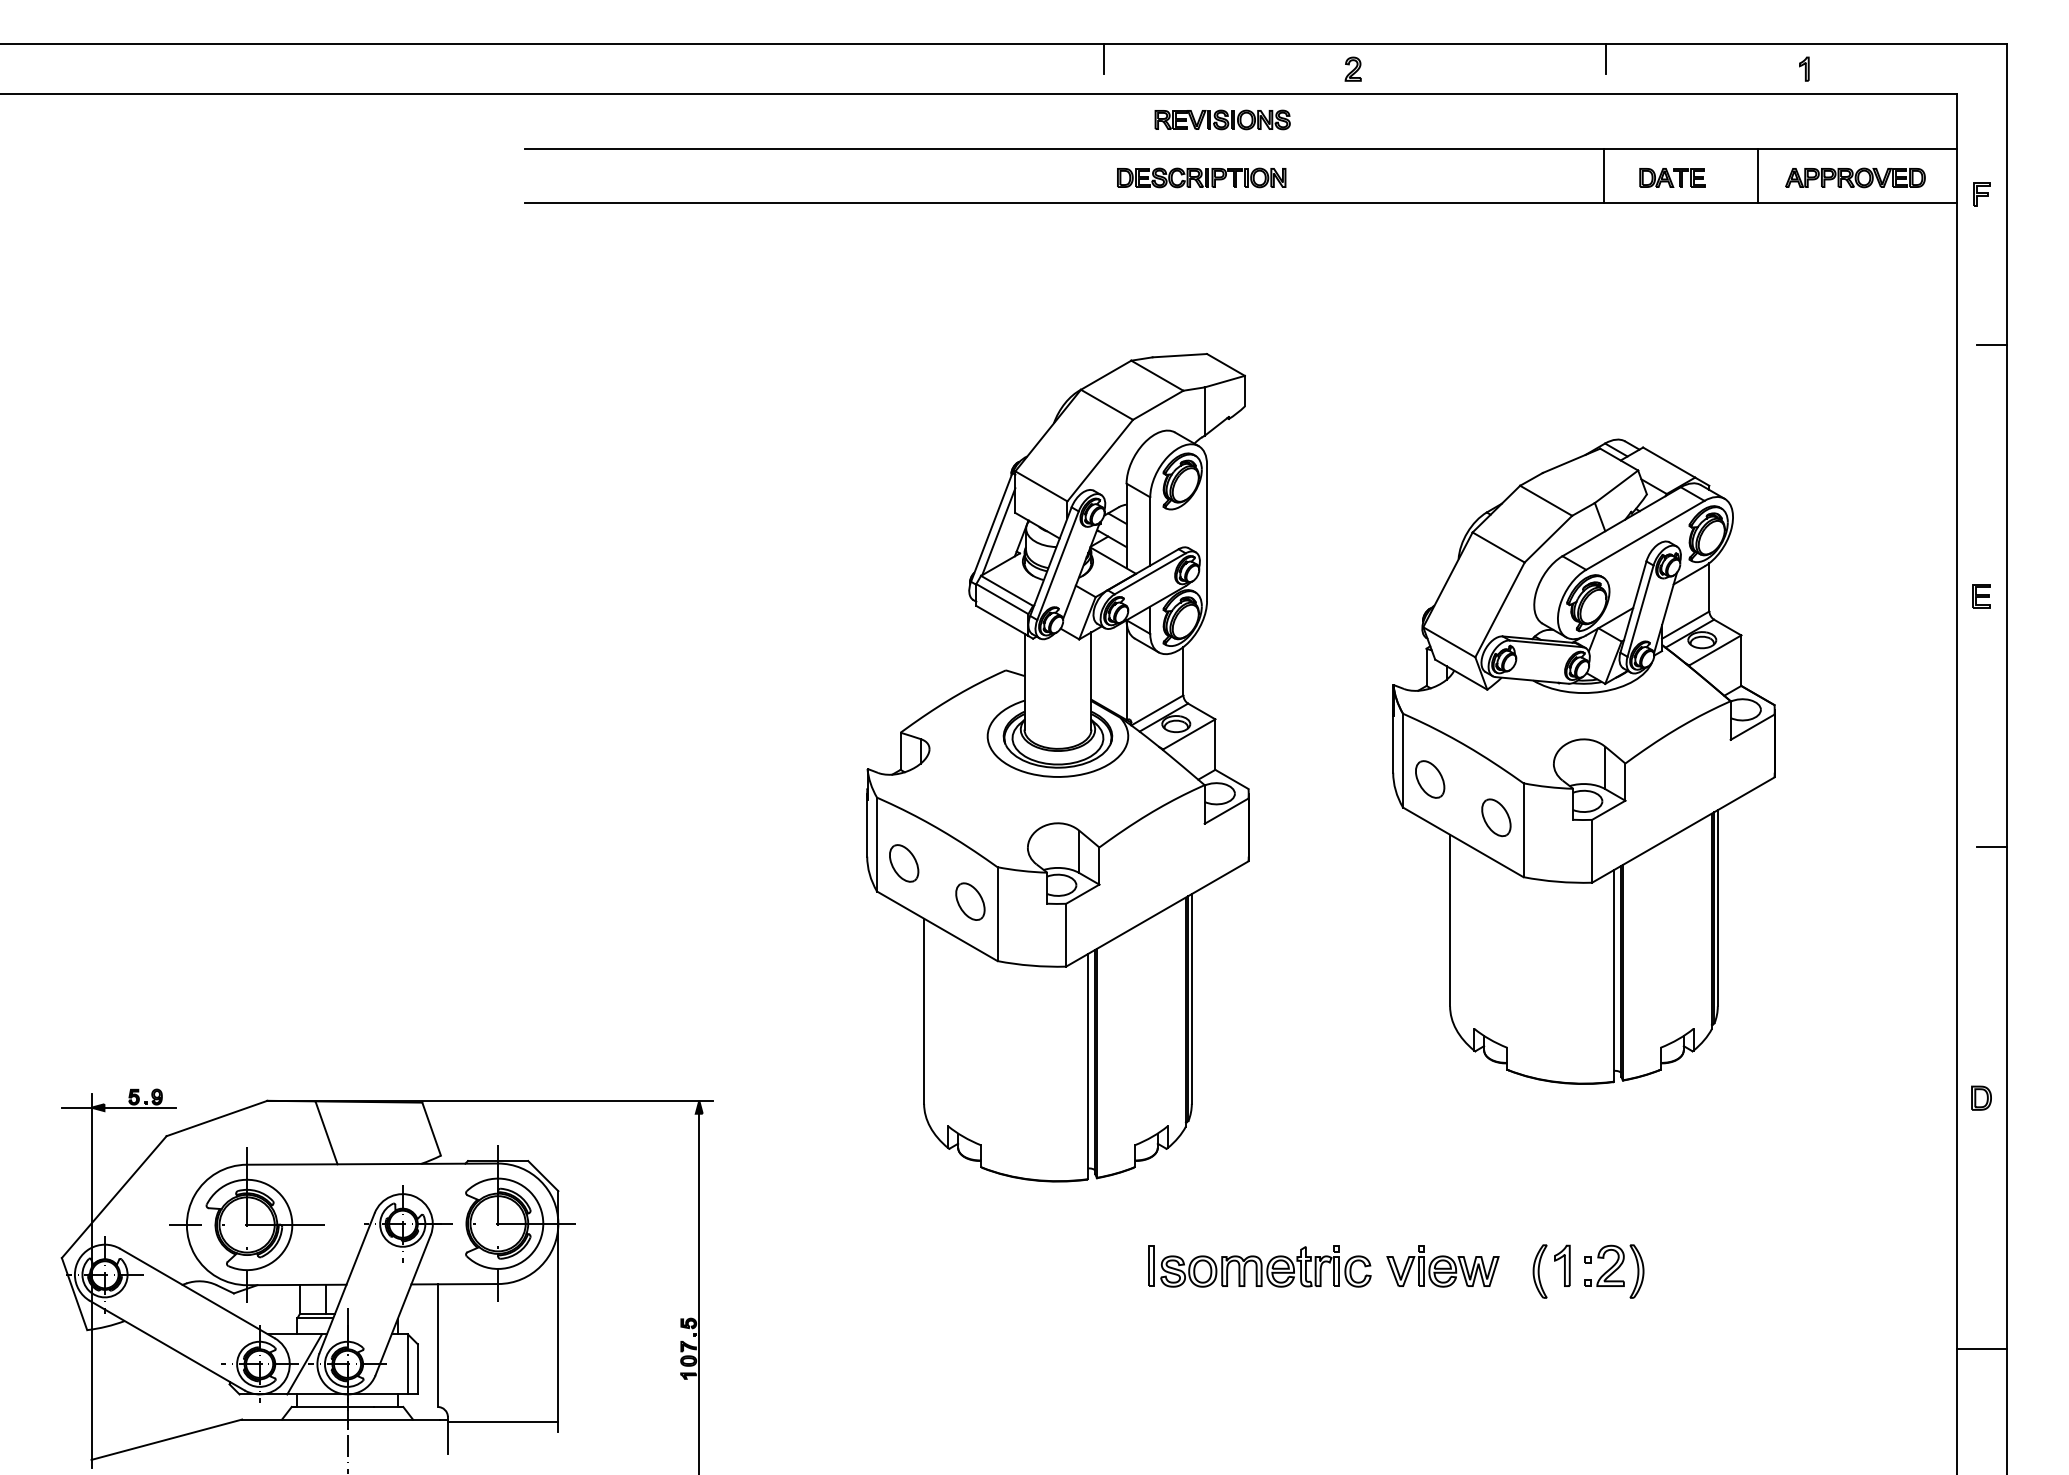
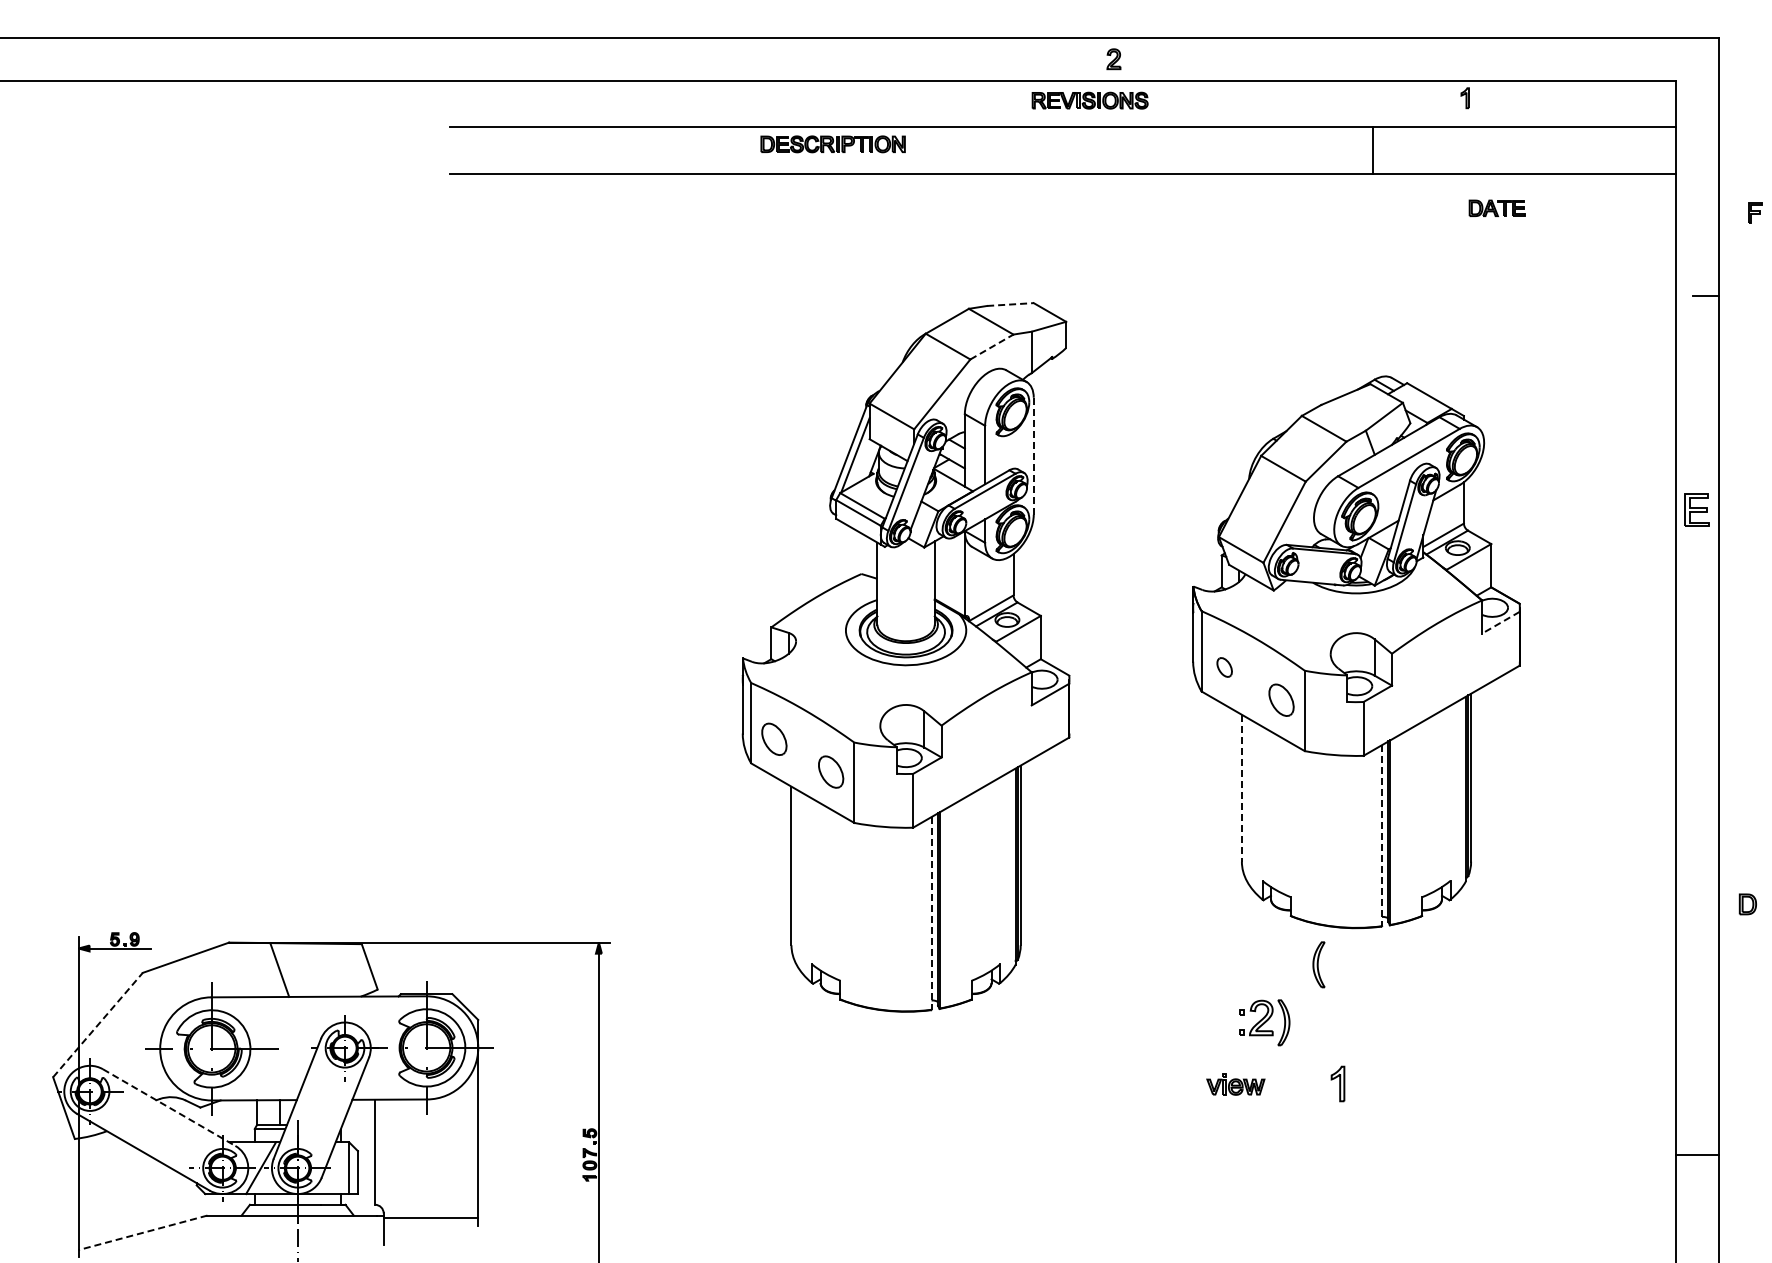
line: (1103, 59) -> (945, 50), removed
line: (1604, 59) -> (1374, 50), removed
part: (1352, 69) -> (1113, 59), moved
part: (1803, 69) -> (1464, 98), moved
part: (1221, 119) -> (1089, 100), moved
line: (1757, 175) -> (1505, 150), removed
part: (1671, 176) -> (1496, 207), moved
part: (1200, 178) -> (832, 144), moved
part: (1854, 178) -> (1588, 152), removed
part: (1982, 194) -> (1755, 212), moved
line: (1179, 355) -> (1010, 304), solid -> dashed
line: (1157, 405) -> (991, 347), solid -> dashed
line: (1206, 533) -> (1033, 456), solid -> dashed
part: (1981, 596) -> (1696, 510), size x1.6
line: (1752, 726) -> (1500, 622), solid -> dashed
part: (1429, 779) -> (1224, 667), size x0.6
line: (1991, 847) -> (1705, 725), removed
line: (1449, 920) -> (1241, 788), solid -> dashed
line: (1614, 976) -> (1382, 836), solid -> dashed
line: (1087, 1066) -> (931, 913), solid -> dashed
part: (1981, 1098) -> (1747, 904), moved
line: (76, 1107) -> (65, 948), removed
line: (113, 1197) -> (97, 1025), solid -> dashed
part: (1259, 1266) -> (1078, 1084), removed
part: (1442, 1266) -> (1235, 1084), size x0.6
part: (1539, 1271) -> (1318, 964), moved
part: (1614, 1271) -> (1264, 1022), moved
line: (197, 1293) -> (169, 1107), solid -> dashed
line: (166, 1439) -> (142, 1232), solid -> dashed

